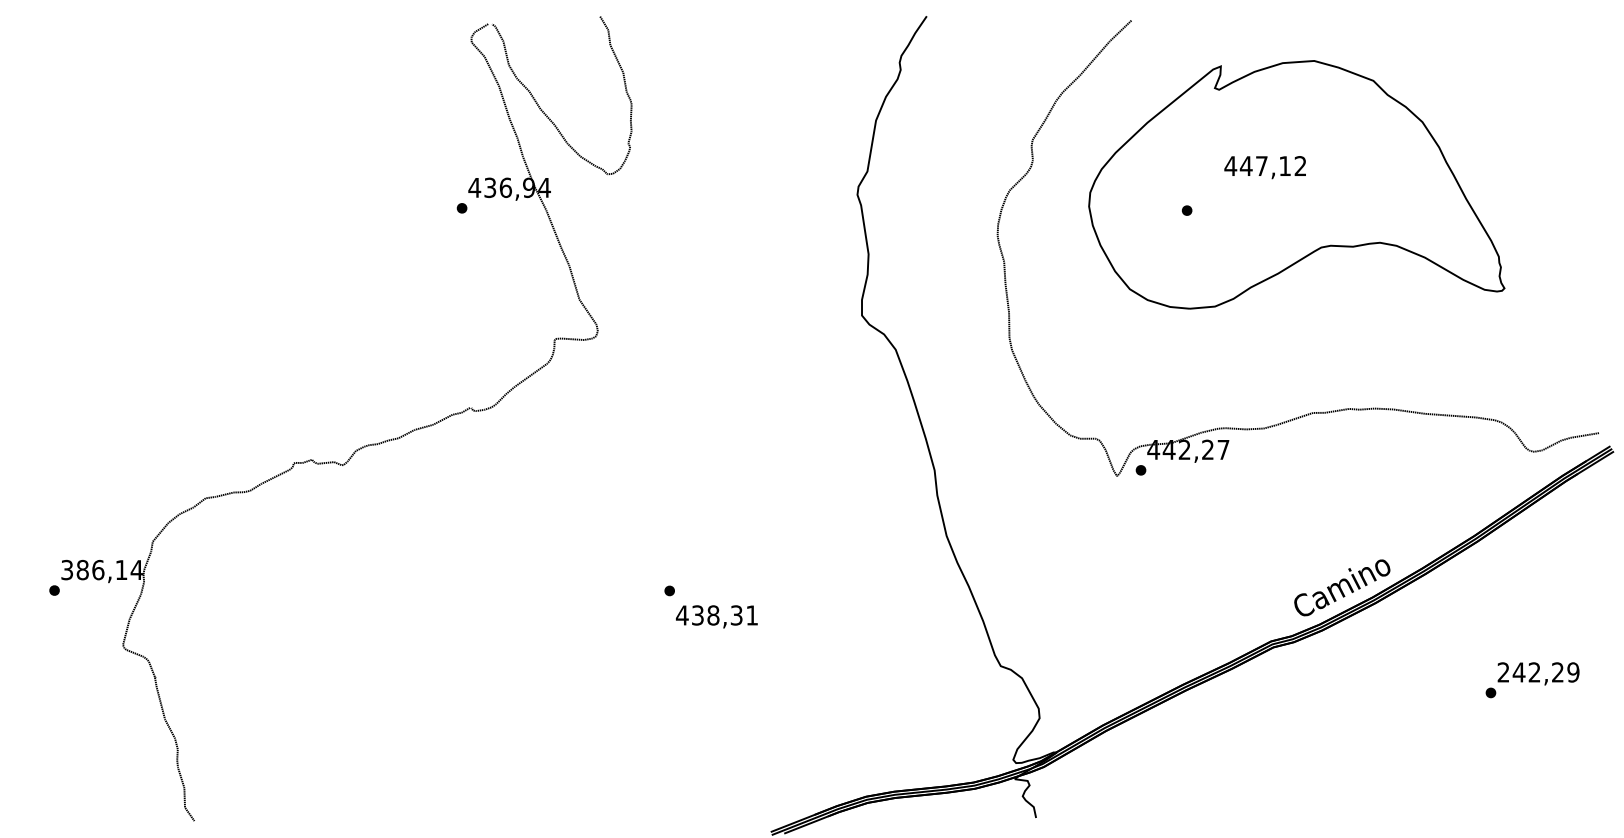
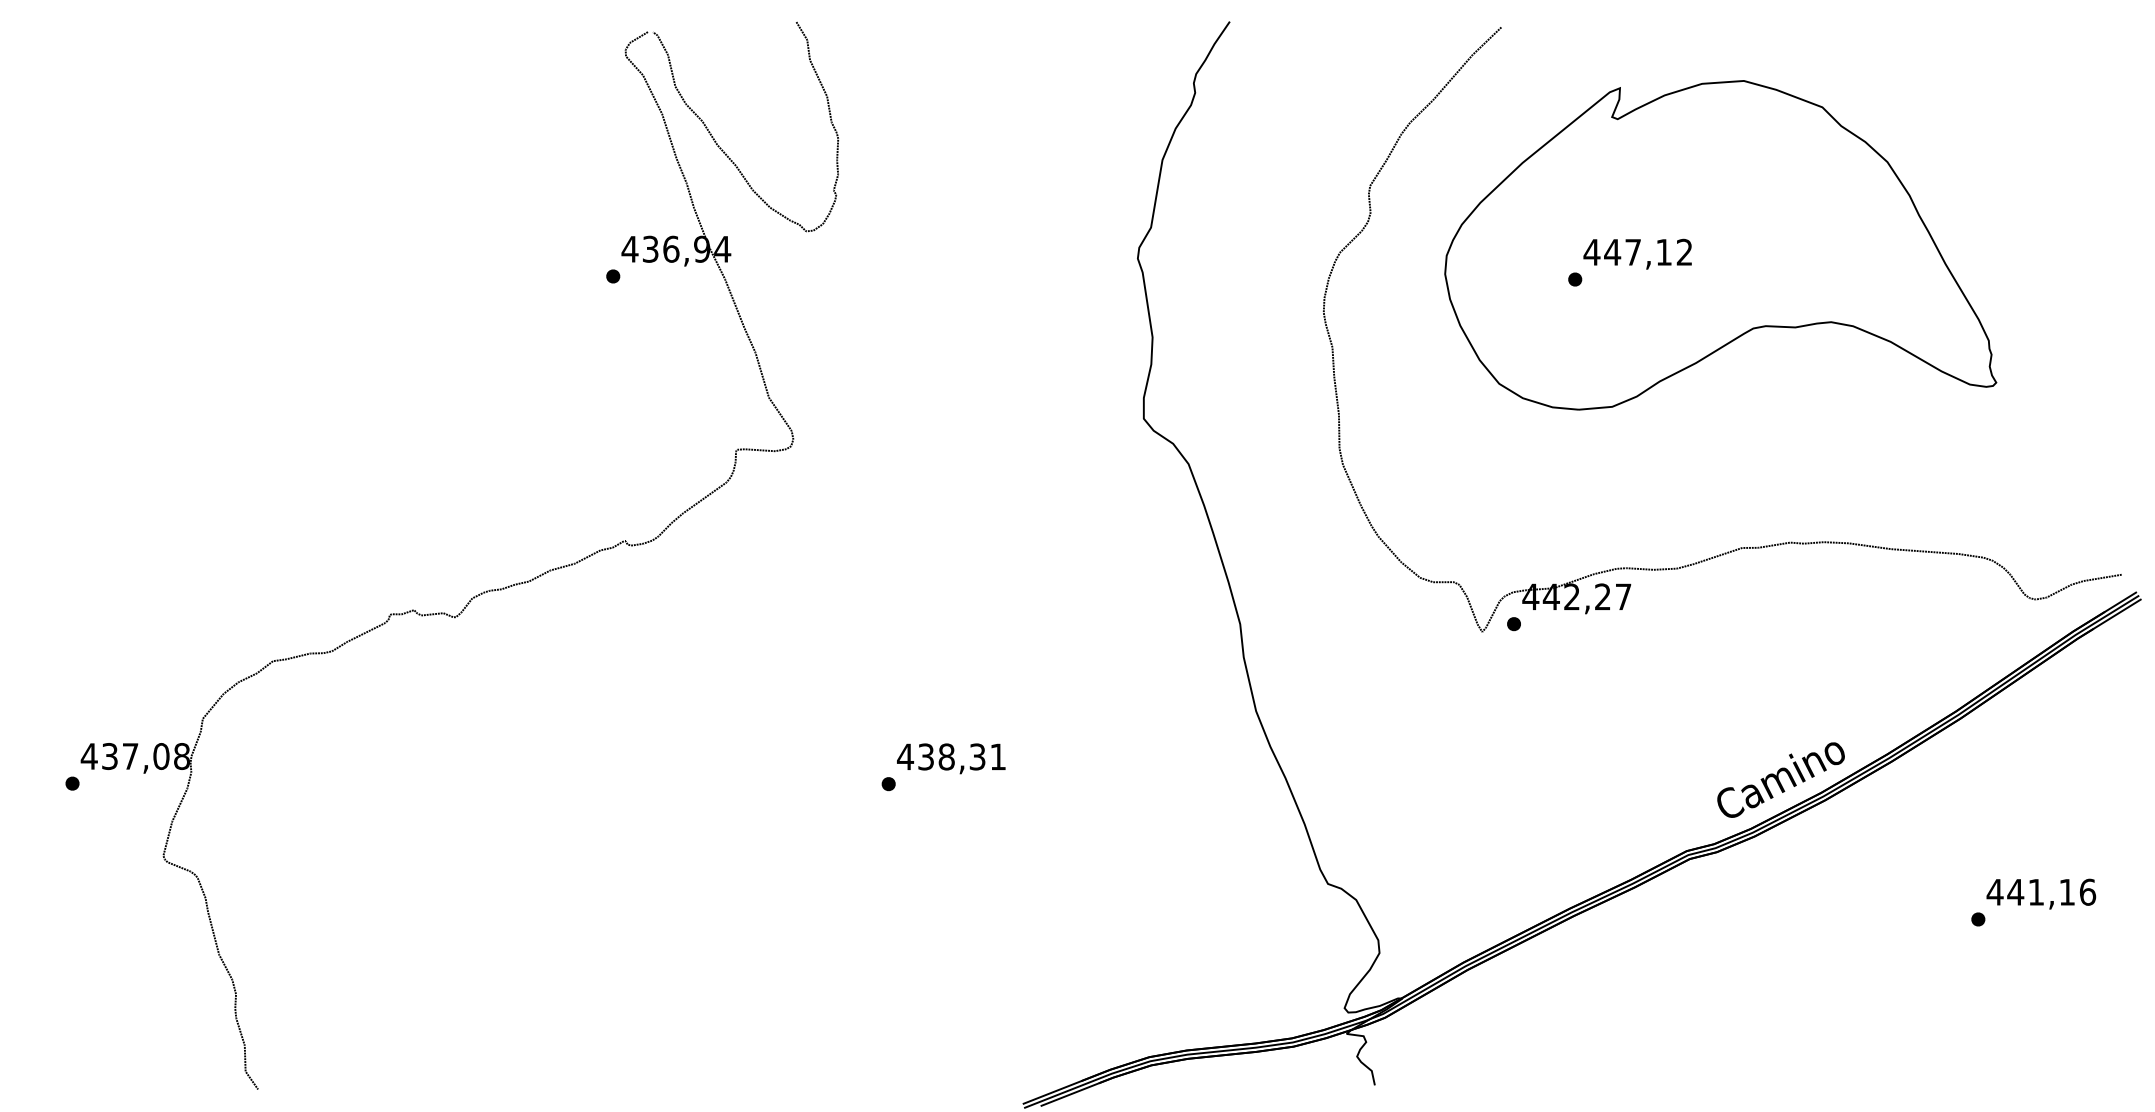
text: (1264, 167) -> (1636, 254), moved
text: (101, 569) -> (134, 755), 386,14 -> 437,08
text: (716, 616) -> (950, 758), moved
text: (1538, 672) -> (2041, 892), 242,29 -> 441,16

